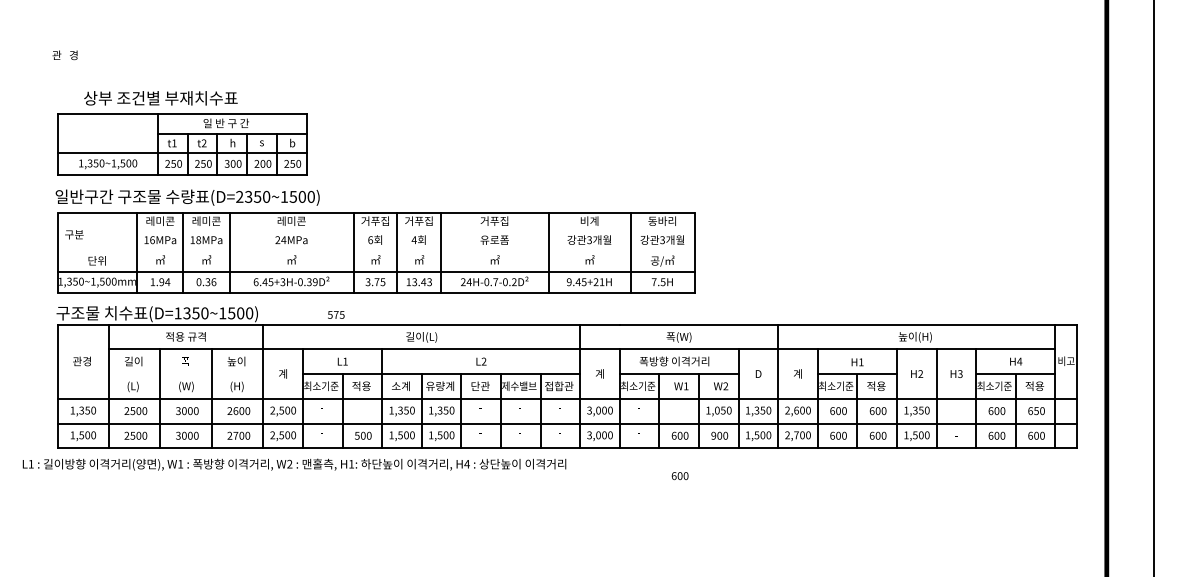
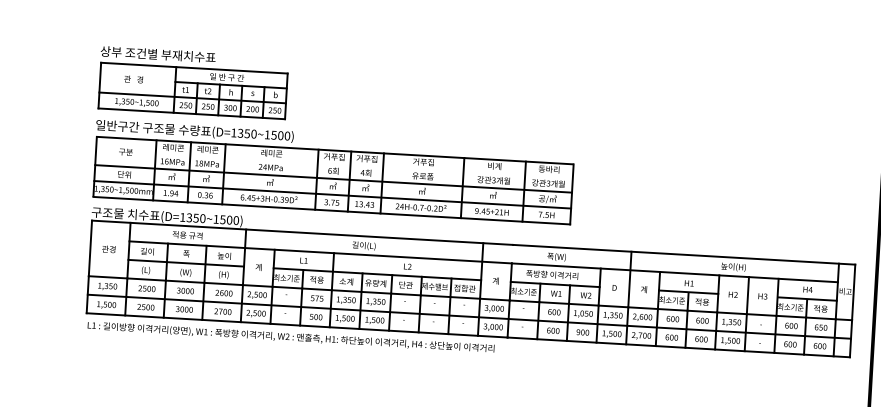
text: (64, 55) -> (133, 79), moved
text: (160, 98) -> (157, 54), moved
text: (239, 196) -> (233, 132), (D=2350~1500) -> (D=1350~1500)
text: (74, 234) -> (126, 151), moved
line: (375, 250) -> (333, 178), added
text: (336, 314) -> (317, 298), moved
line: (185, 374) -> (185, 263), added
text: (294, 464) -> (291, 337), moved
text: (679, 476) -> (553, 312), moved

